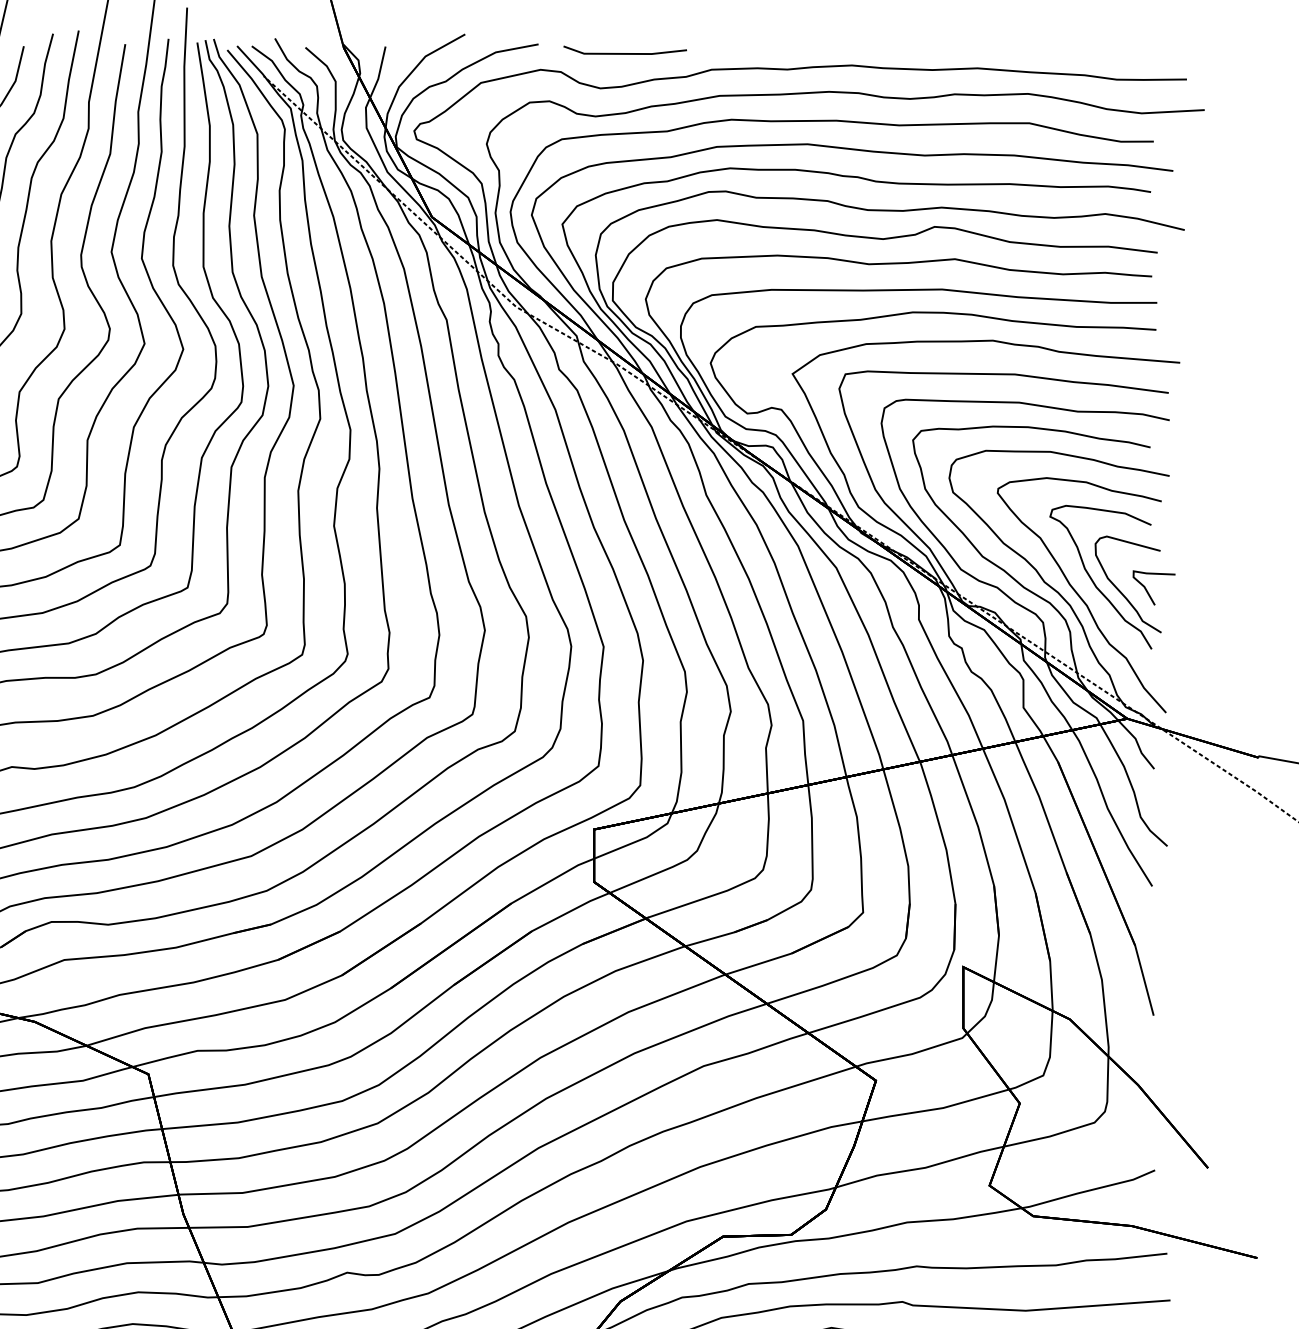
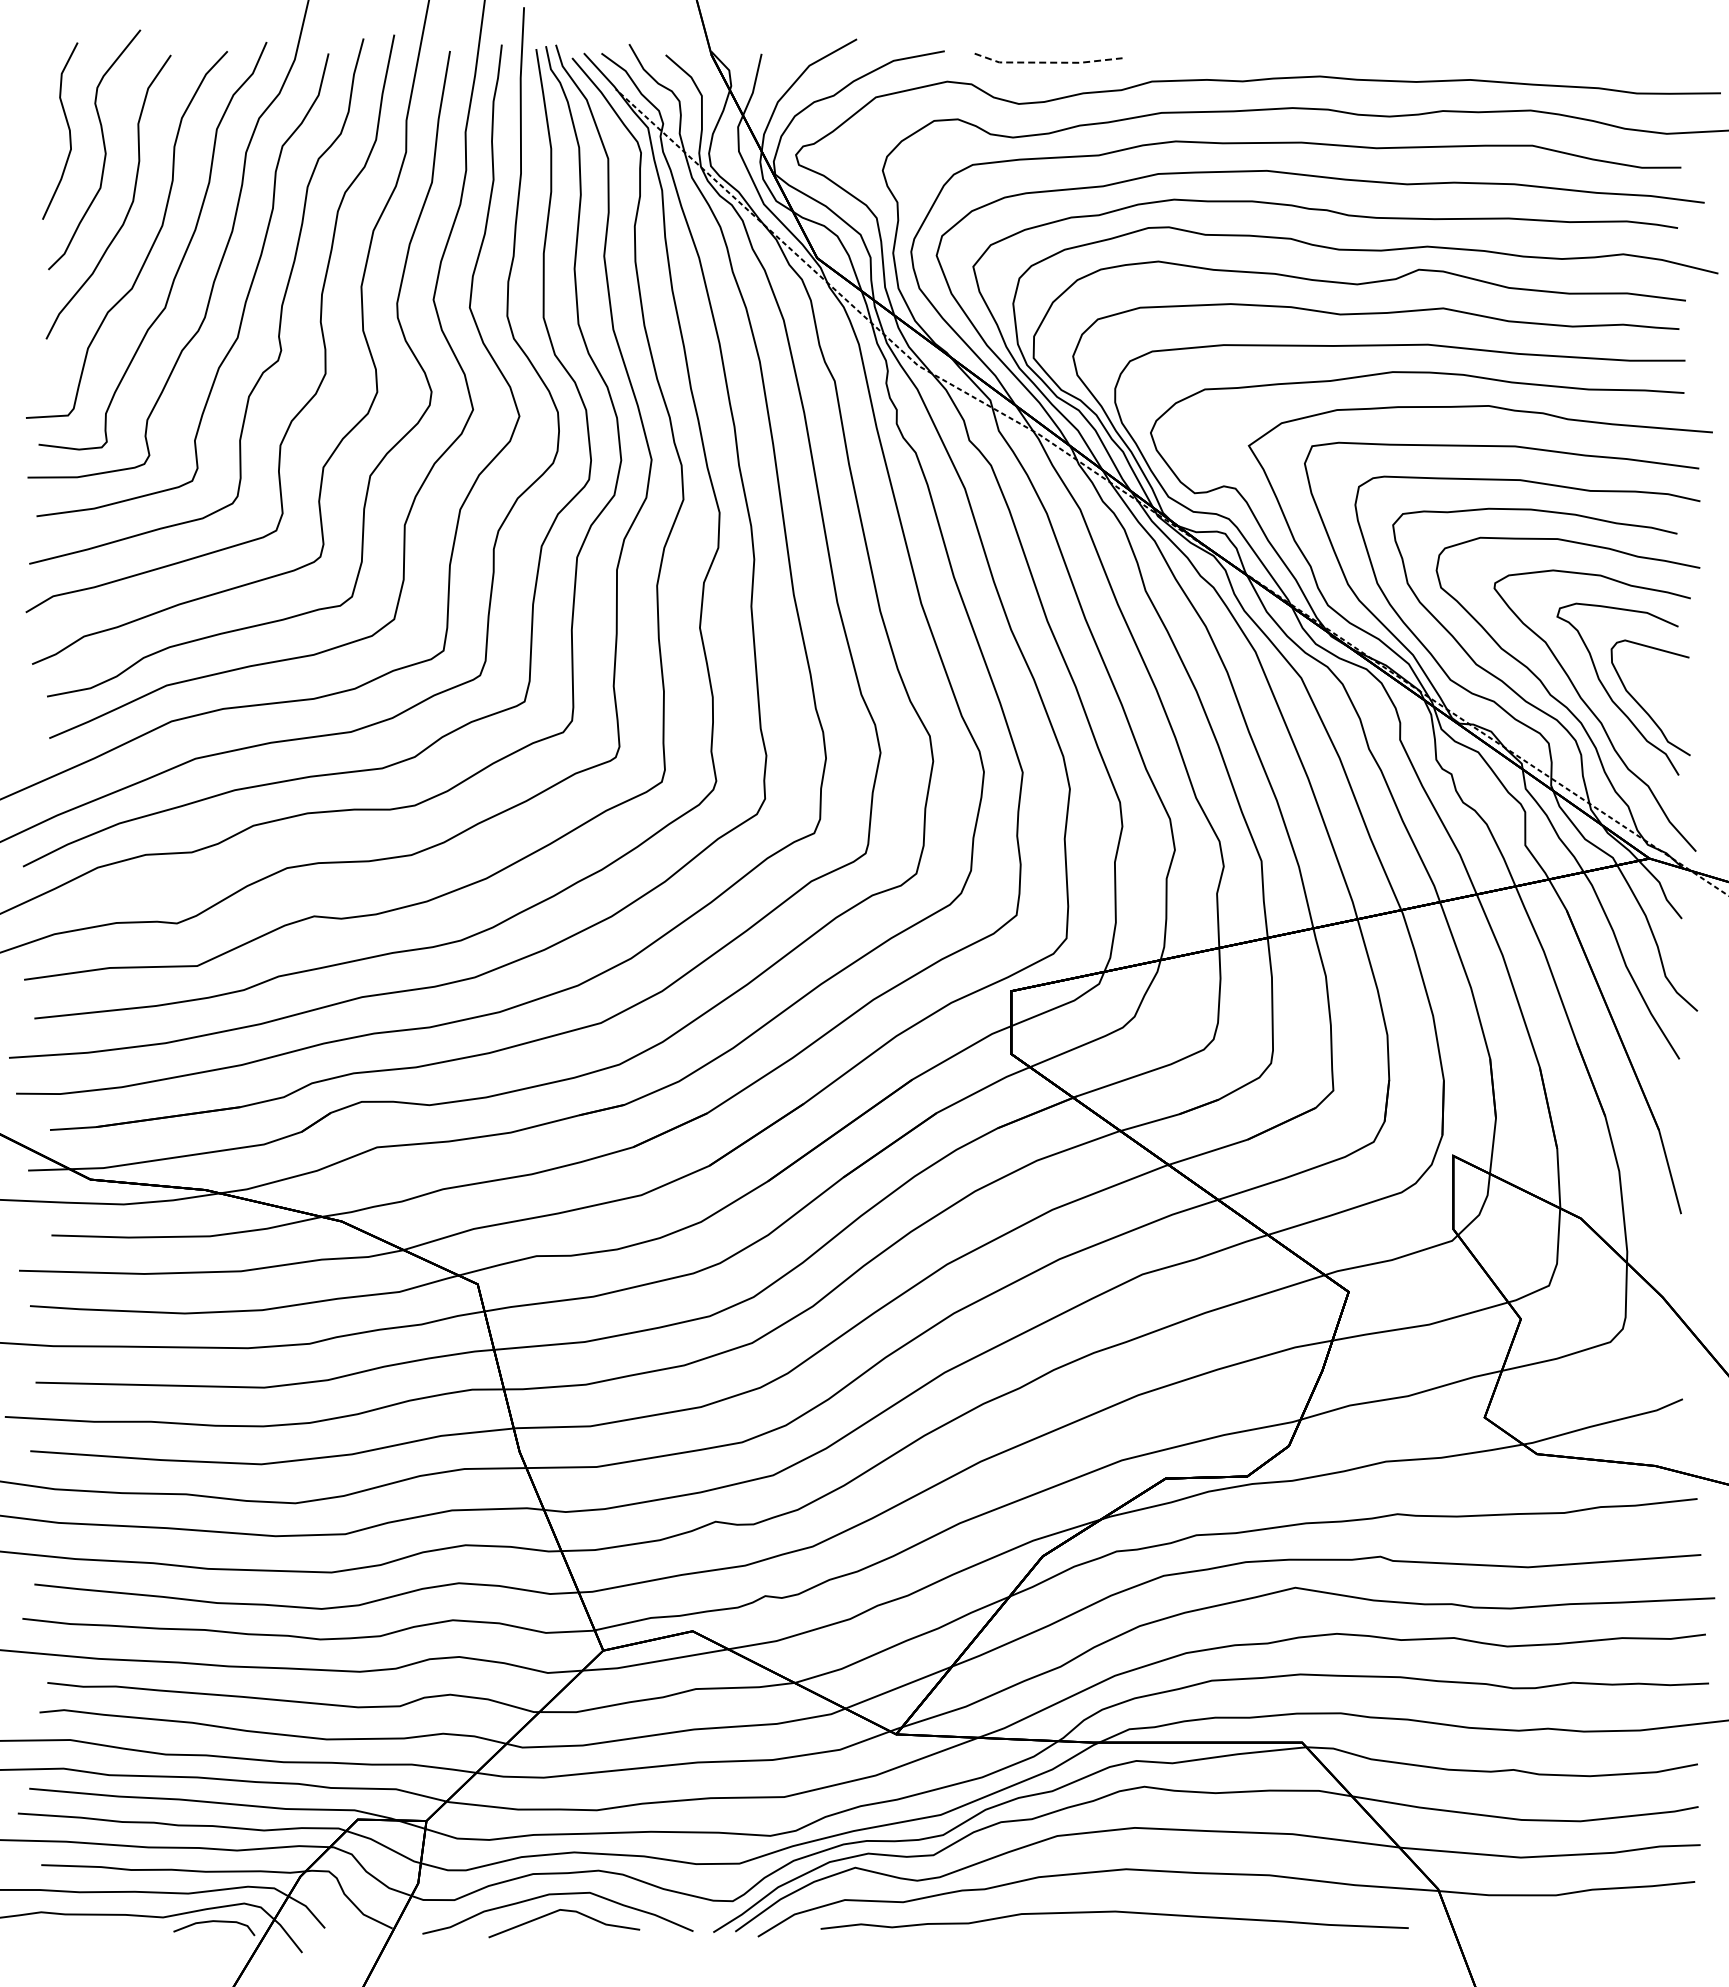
line: (625, 53) -> (1048, 62), solid -> dashed
curve: (1147, 590) -> (1673, 704), removed

